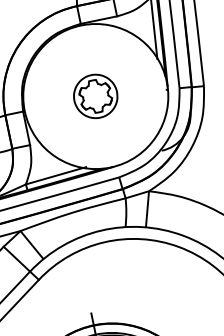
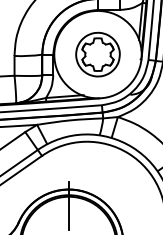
part: (94, 96) -> (97, 54), size x1.67

